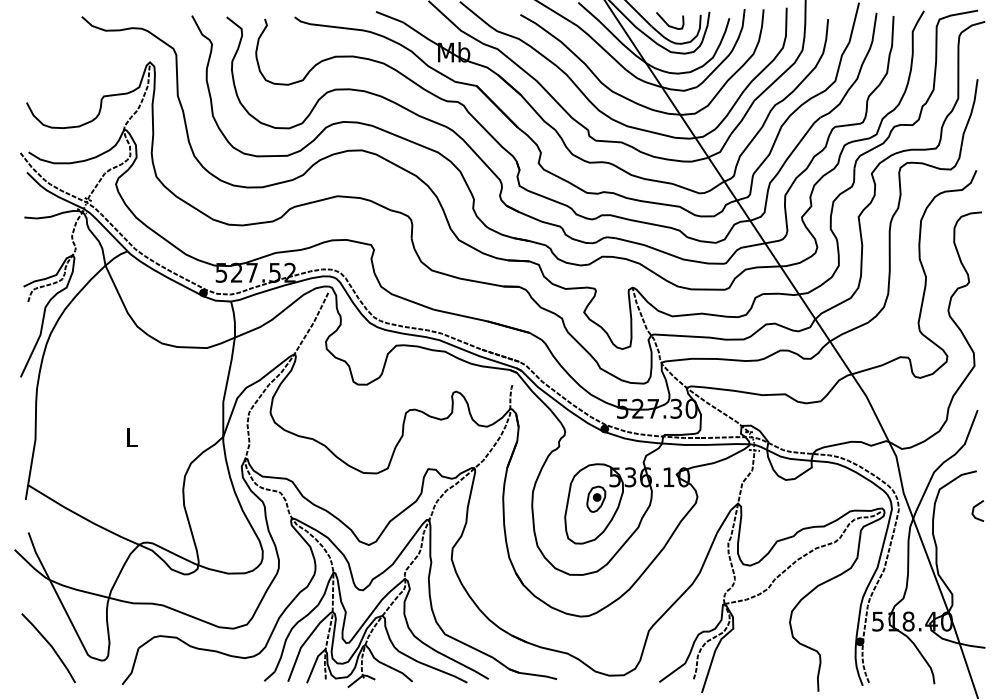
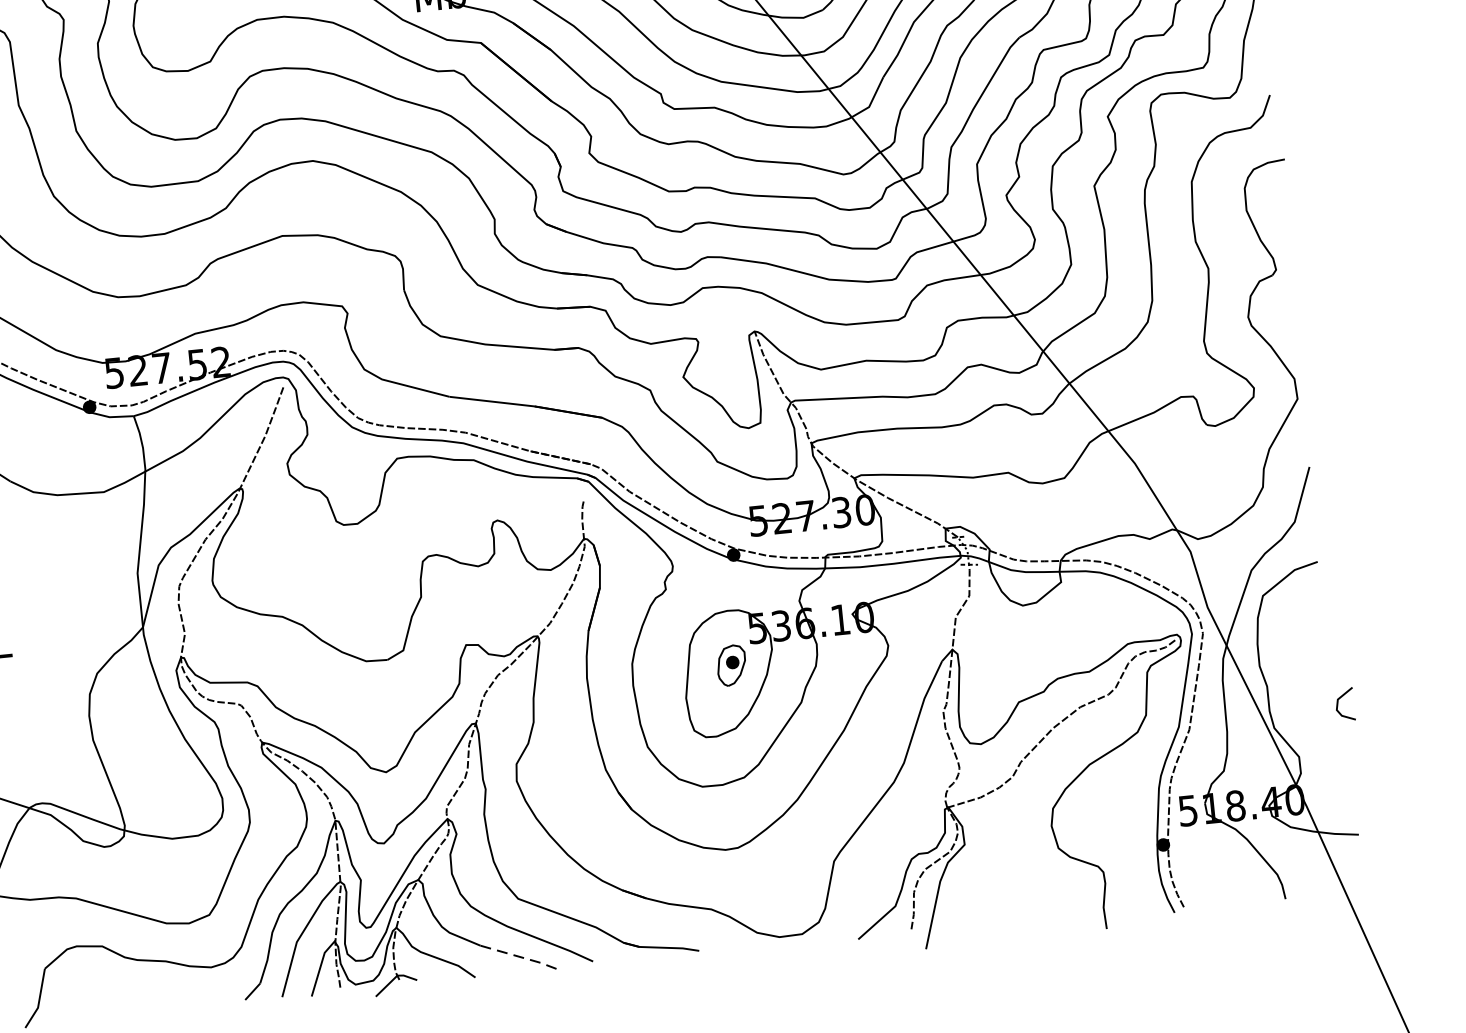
line: (974, 509) -> (1339, 702), moved
line: (443, 672) -> (521, 958), solid -> dashed

